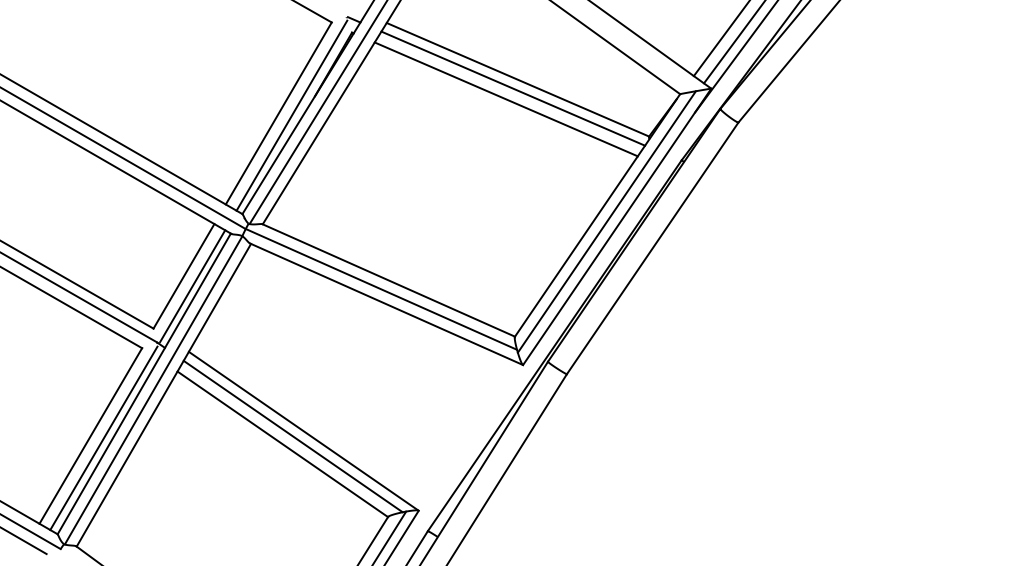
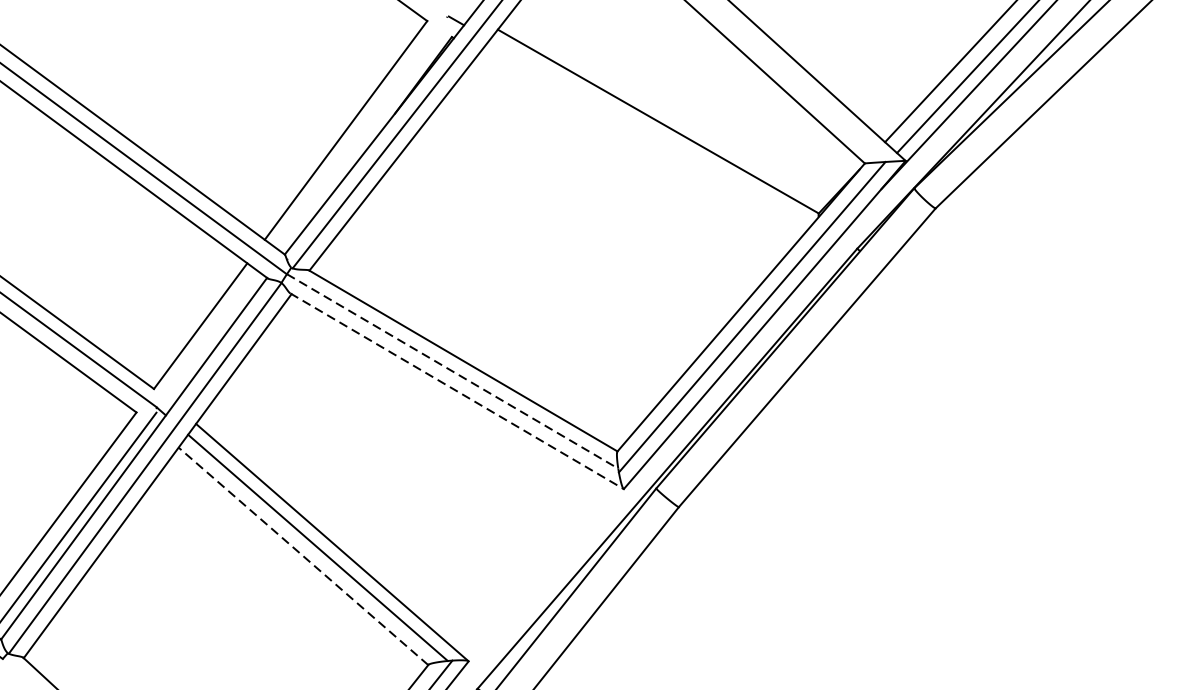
line: (513, 88) -> (651, 132), removed
line: (505, 99) -> (639, 145), removed
line: (291, 115) -> (362, 134), removed
line: (192, 286) -> (210, 340), removed
line: (381, 289) -> (452, 371), solid -> dashed
line: (386, 304) -> (456, 391), solid -> dashed
line: (282, 444) -> (303, 556), solid -> dashed

